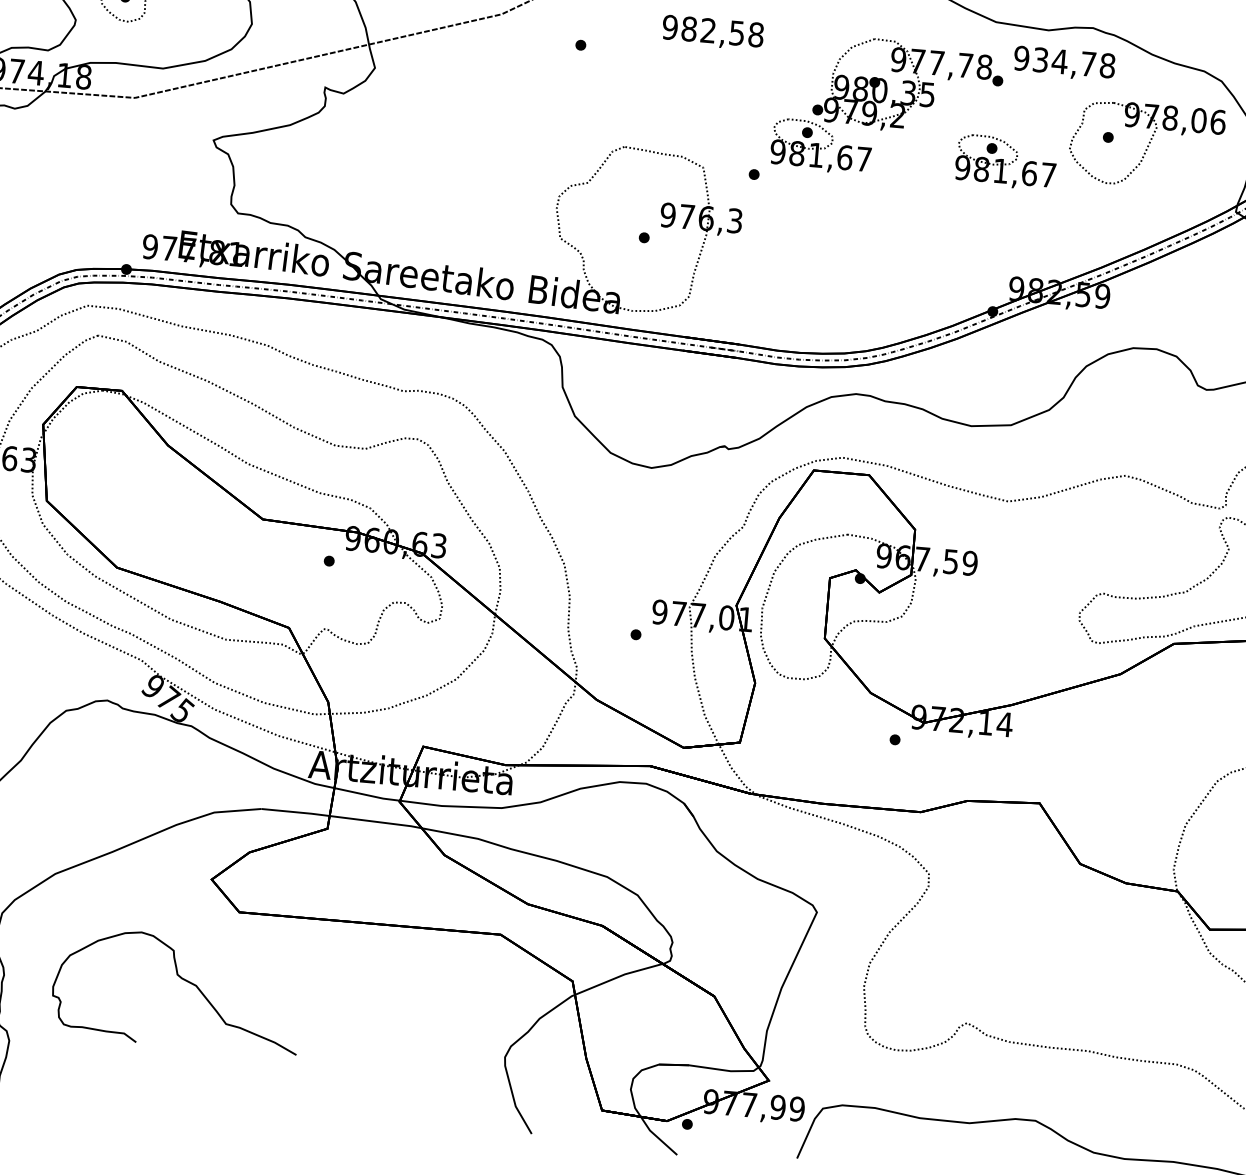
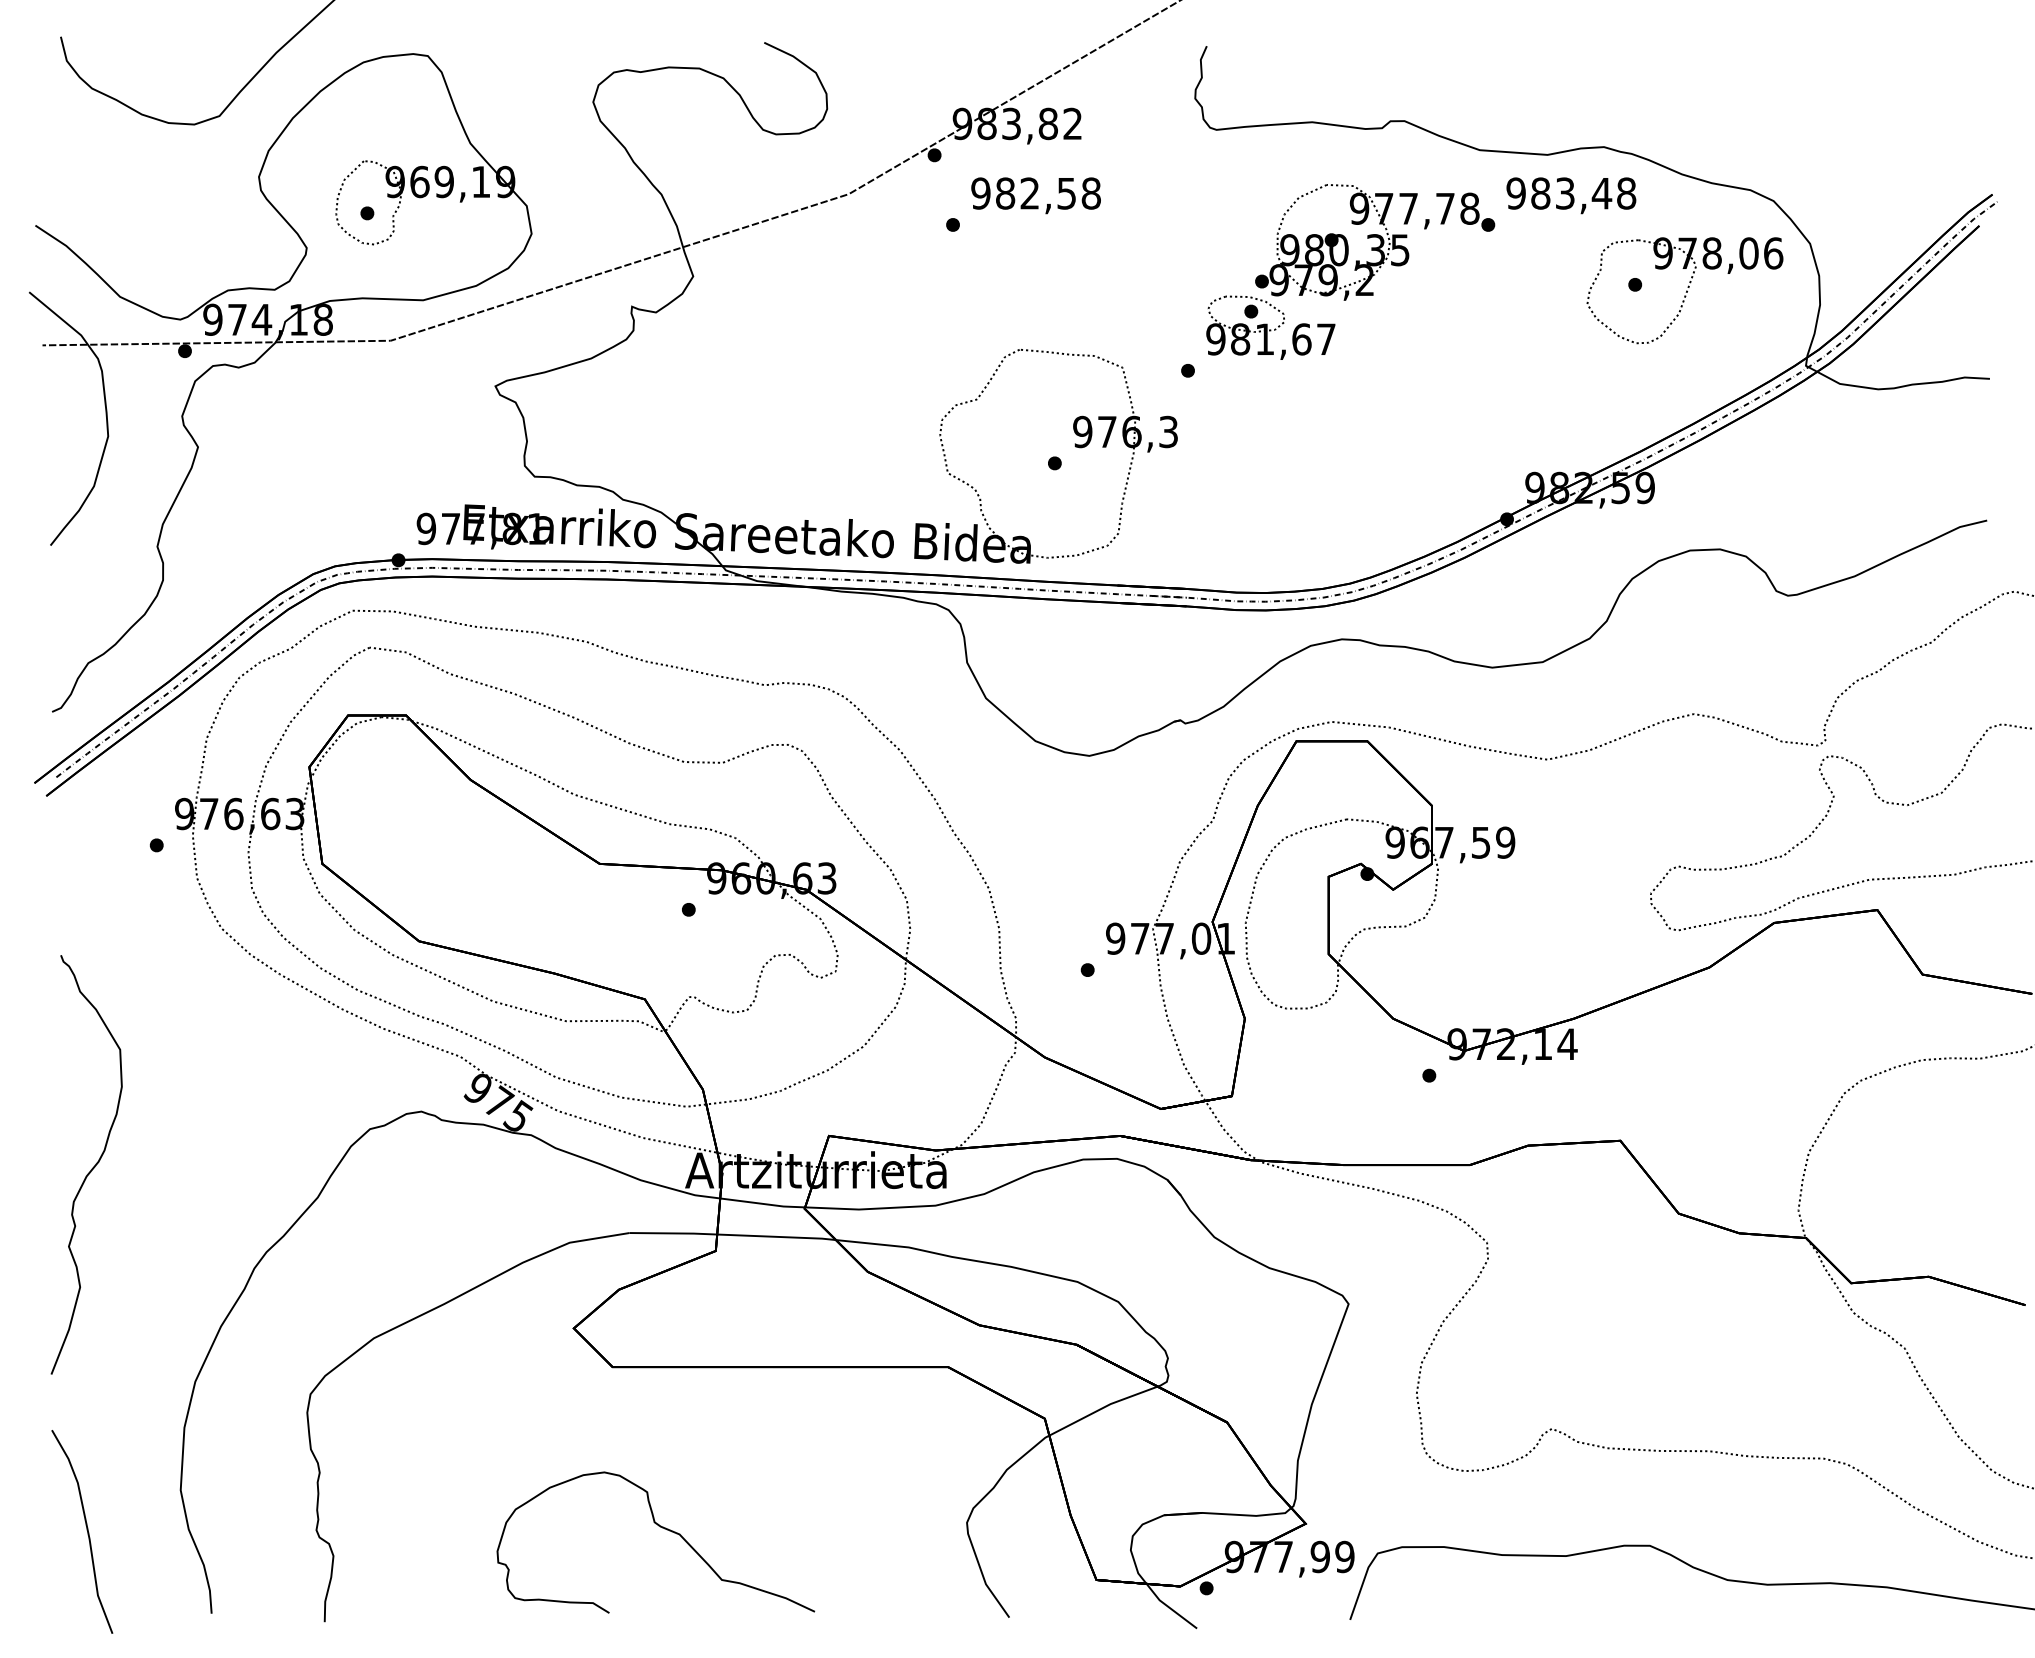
text: (712, 32) -> (1035, 195), moved
text: (1064, 62) -> (1571, 193), 934,78 -> 983,48
part: (1005, 162) -> (1507, 327), removed
curve: (183, 980) -> (662, 1528), moved

